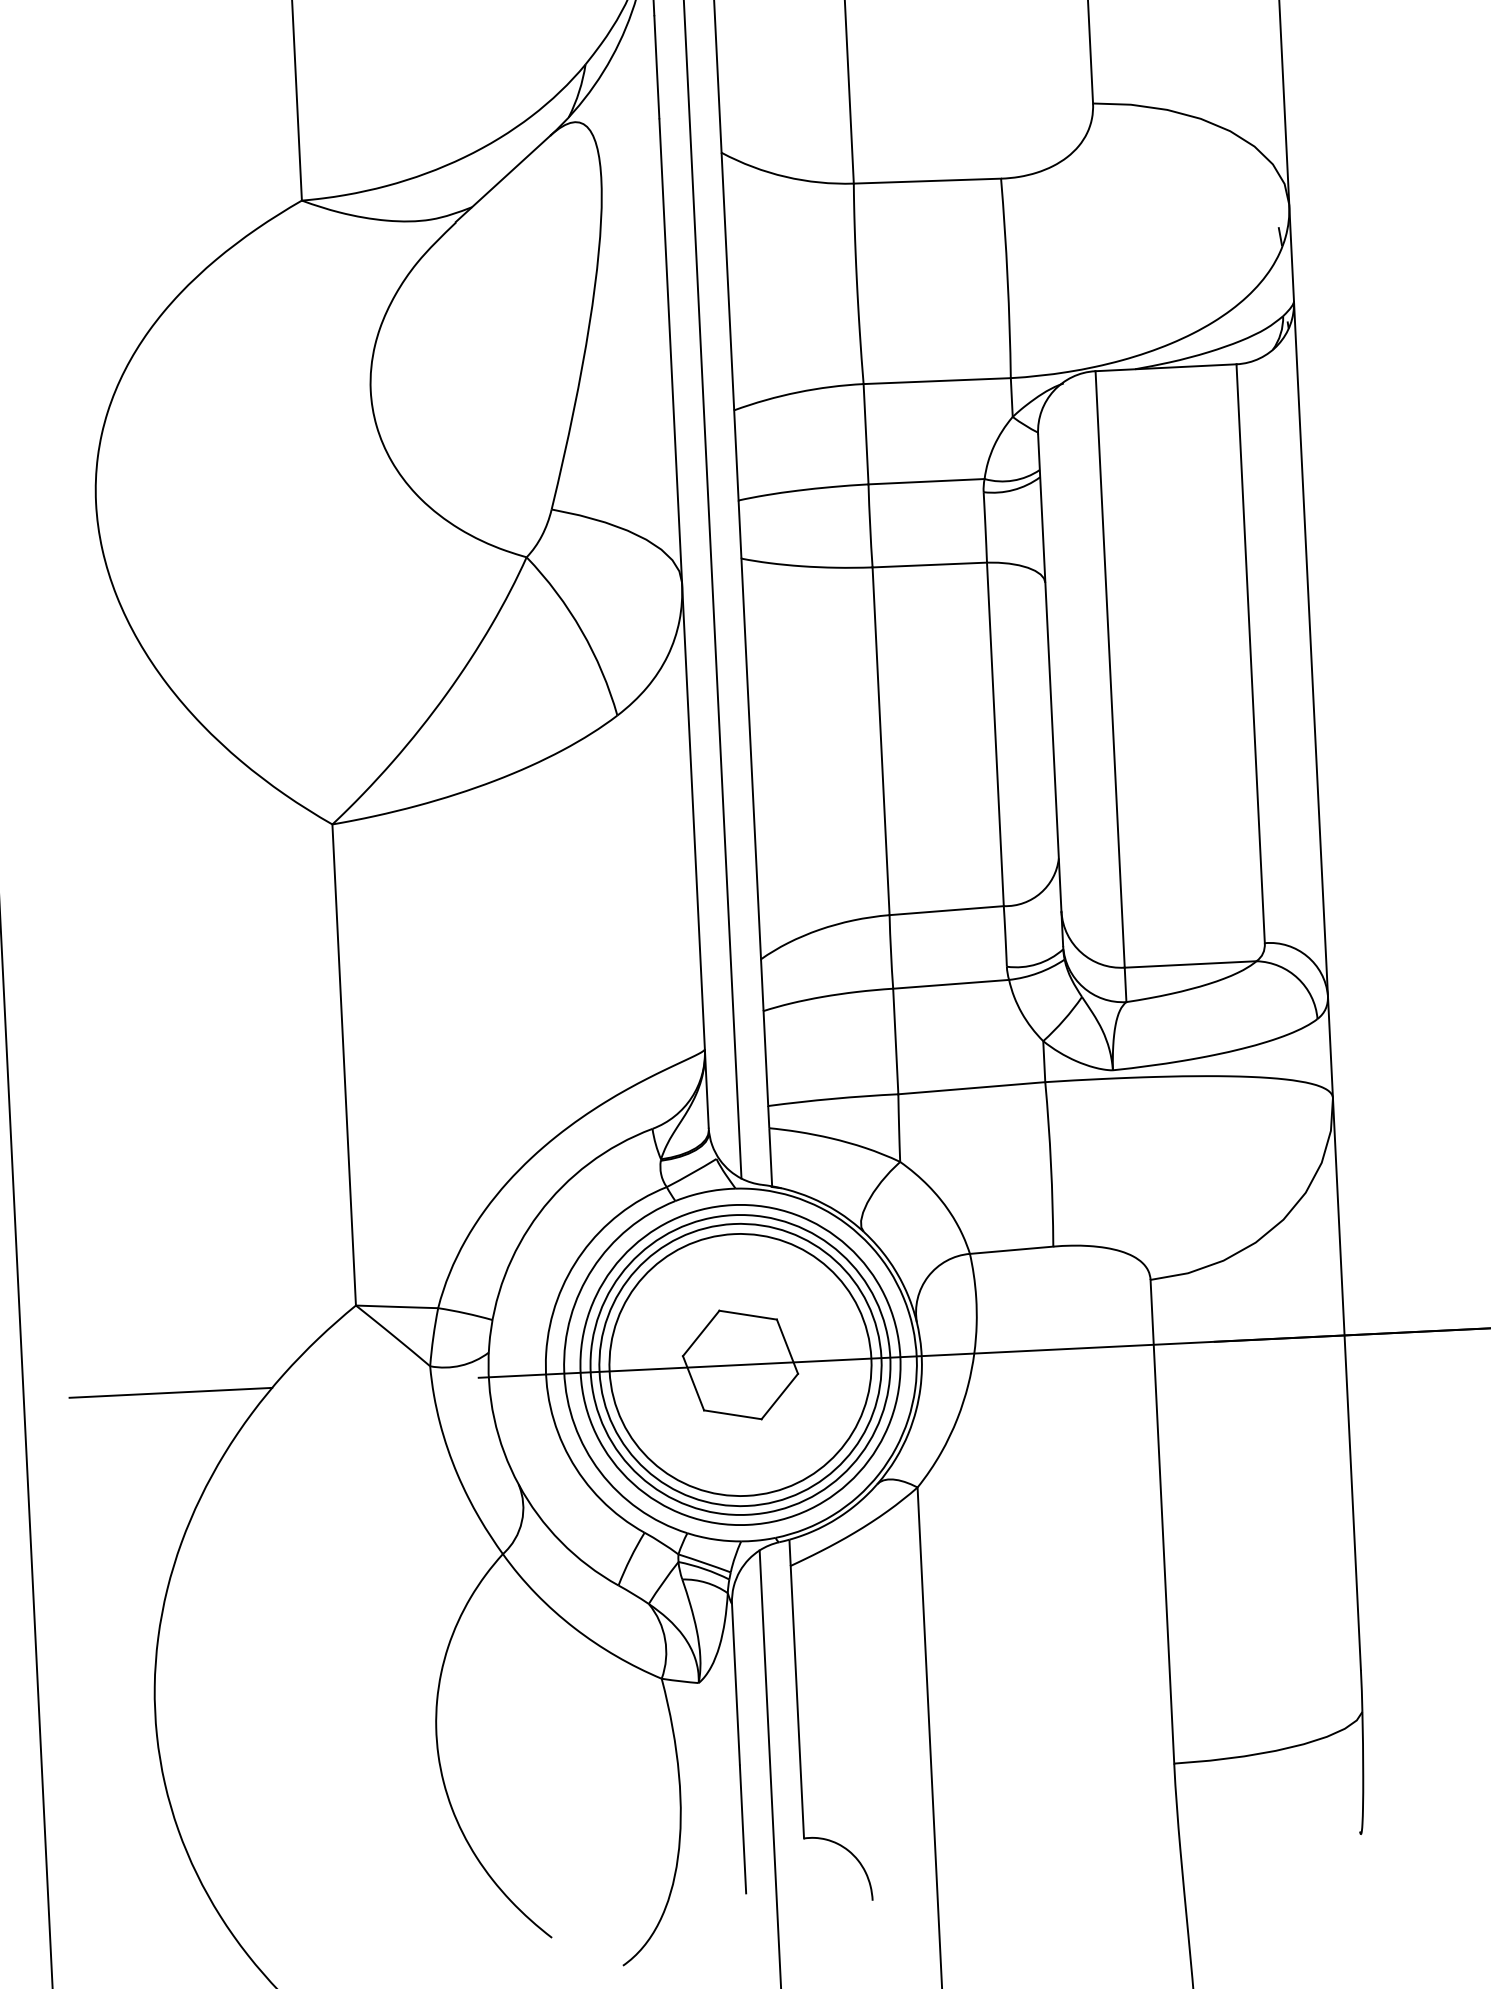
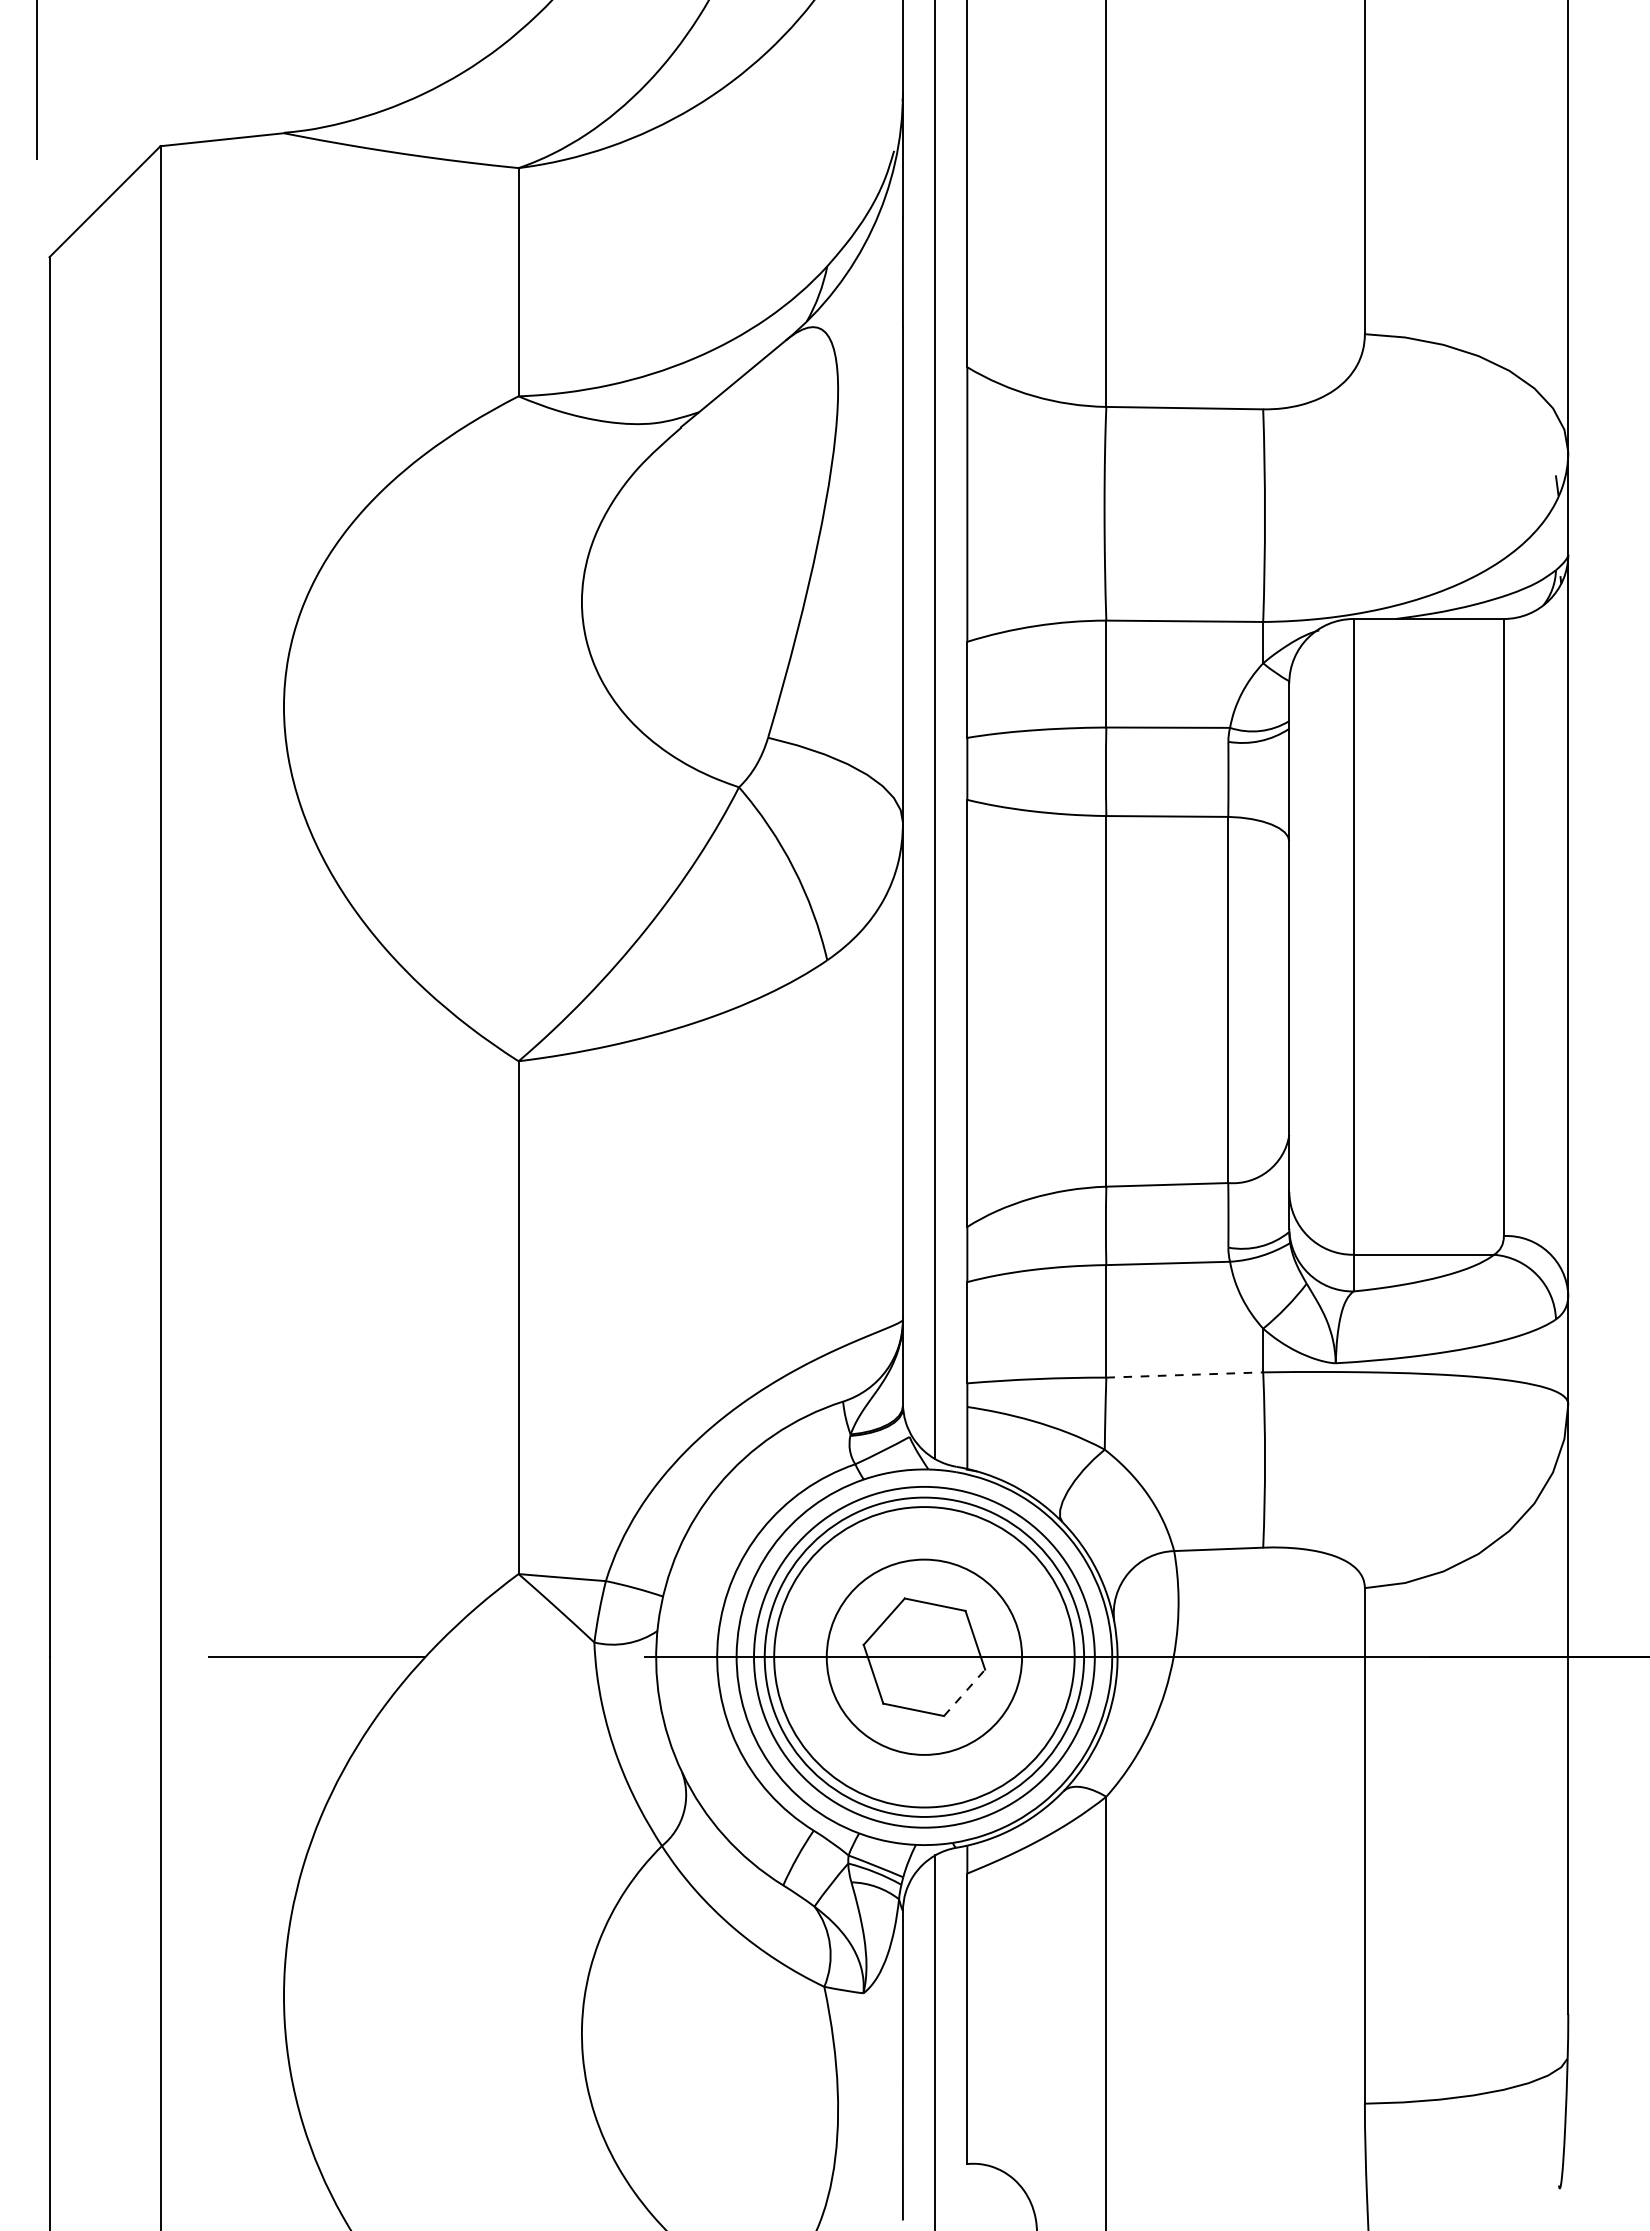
line: (972, 1087) -> (1185, 1374), solid -> dashed
circle: (739, 1364) -> (923, 1656), size x0.7
line: (779, 1396) -> (964, 1692), solid -> dashed

